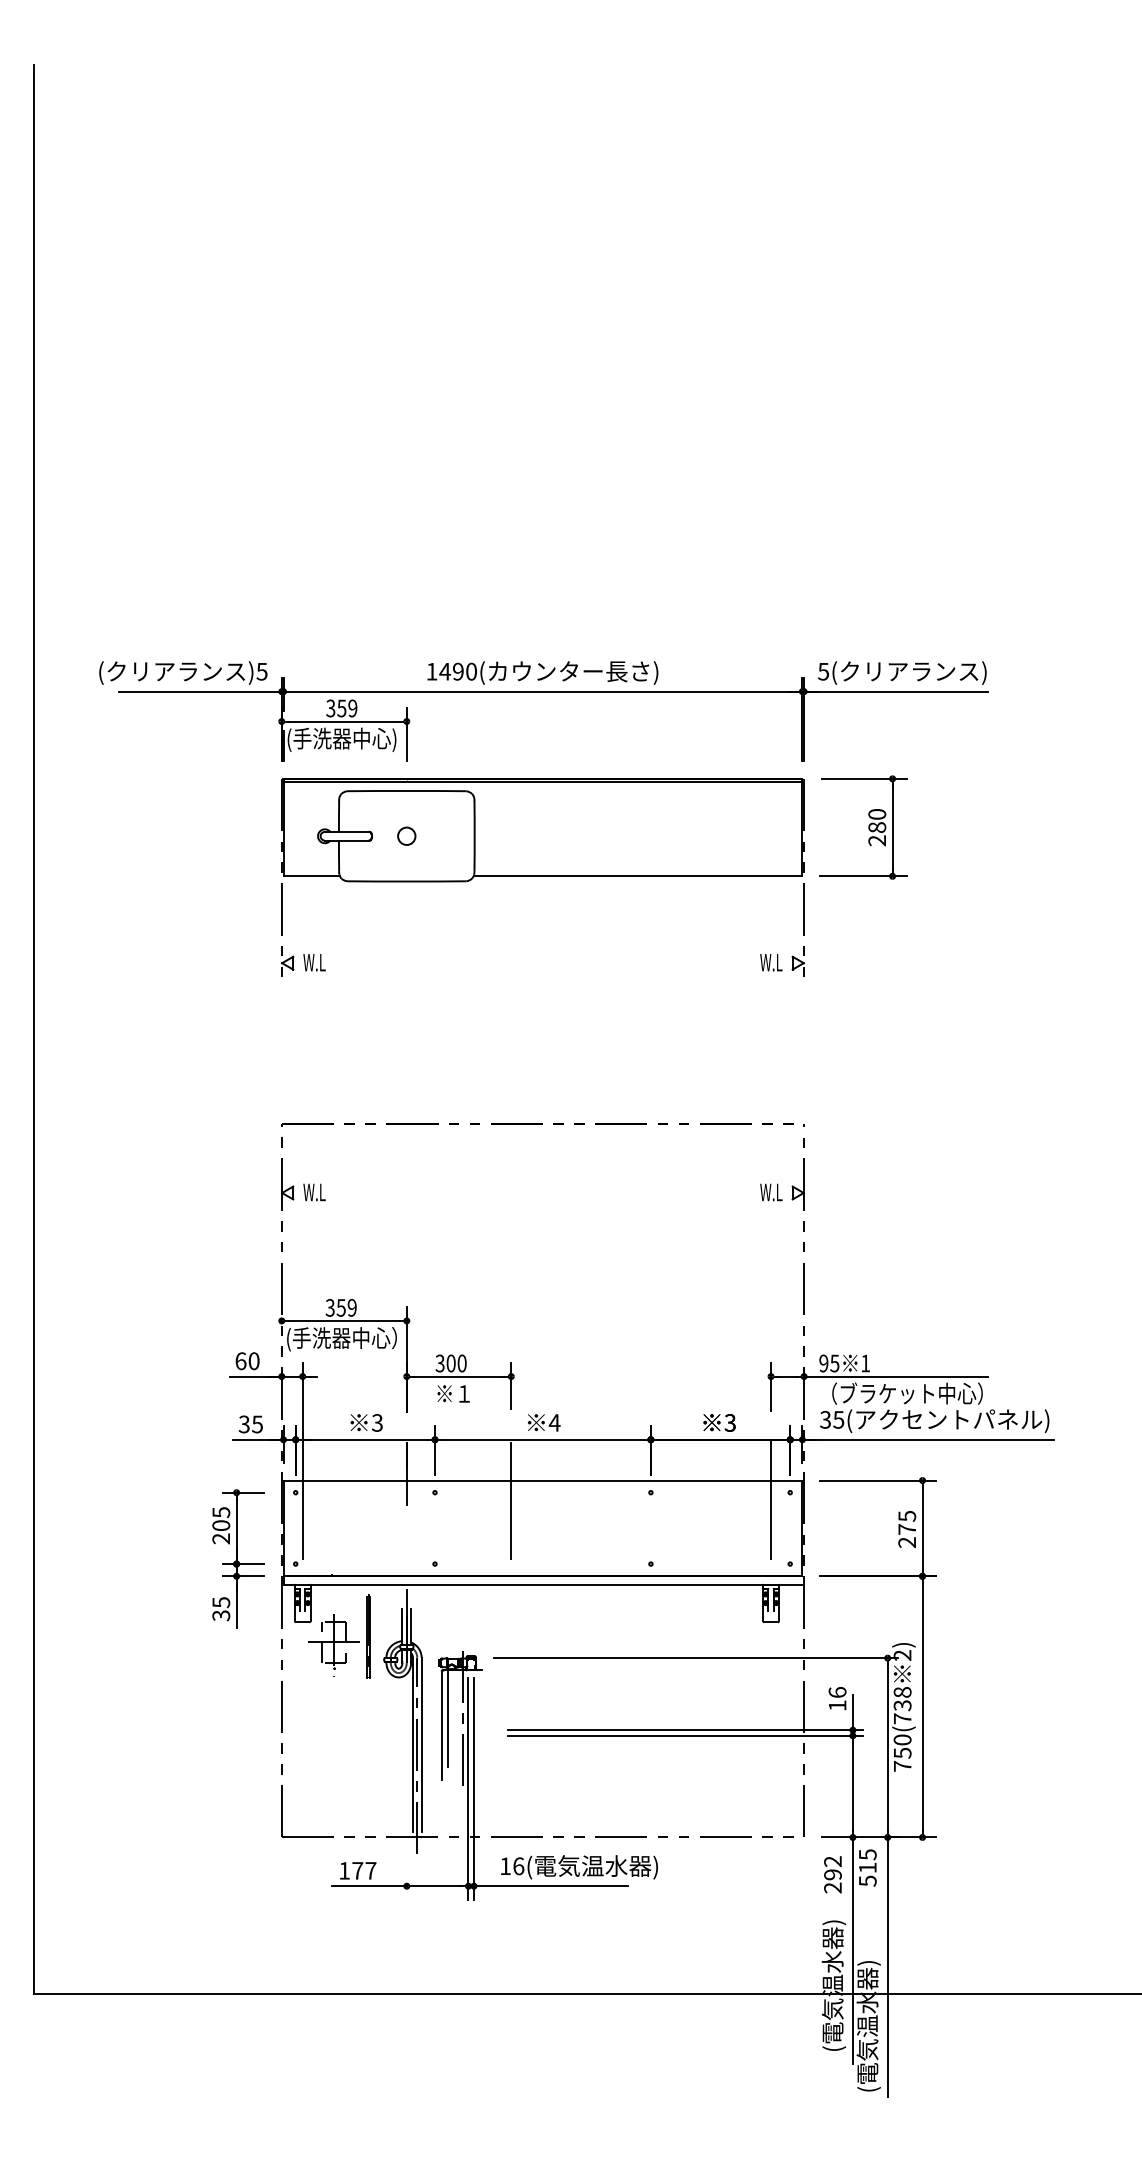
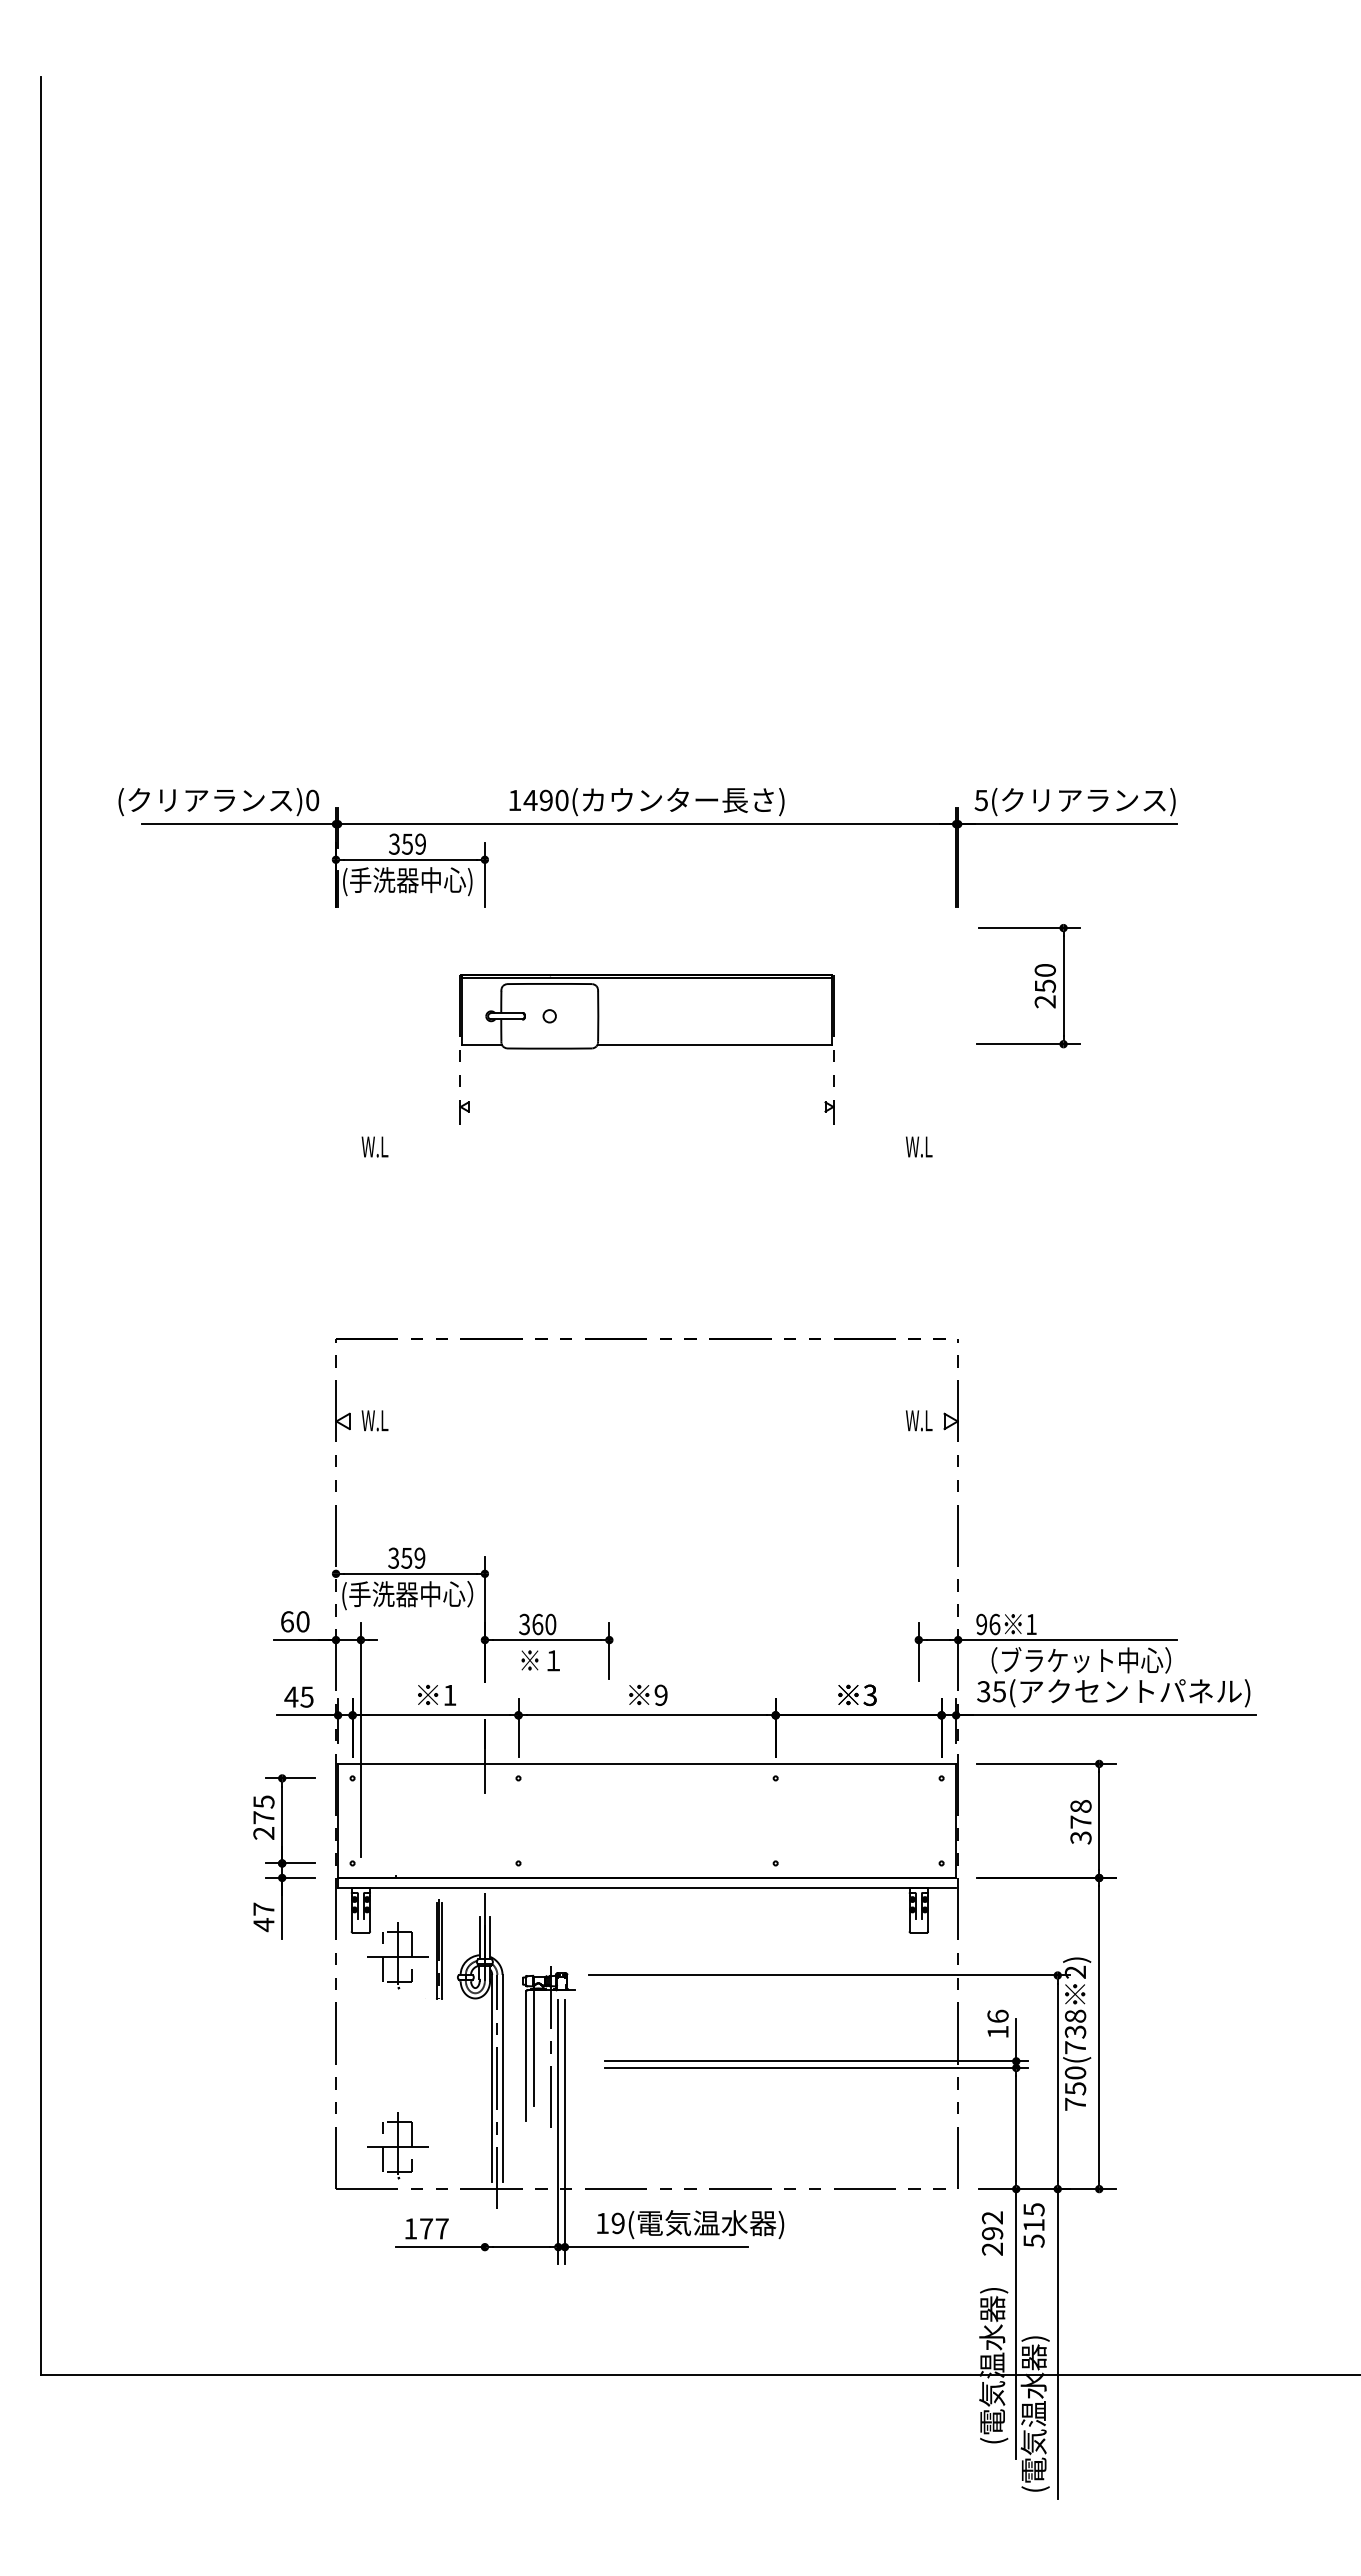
text: (262, 670) -> (312, 799), )5 -> )0
text: (876, 827) -> (1044, 985), 280 -> 250
part: (542, 877) -> (646, 1045), size x0.6
text: (450, 1362) -> (537, 1623), 300 -> 360
text: (834, 1363) -> (994, 1624), 95 -> 96
text: (377, 1422) -> (449, 1694), 3 -> 1
text: (555, 1422) -> (661, 1694), 4 -> 9
text: (244, 1423) -> (291, 1696), 35 -> 45
line: (770, 1499) -> (918, 1786), removed
line: (511, 1500) -> (609, 1787), removed
text: (220, 1525) -> (263, 1817), 205 -> 275
text: (906, 1529) -> (1080, 1822), 275 -> 378
text: (220, 1609) -> (263, 1917), 35 -> 47
part: (333, 1800) -> (397, 2145), added
text: (518, 1866) -> (617, 2223), 16( -> 19(

